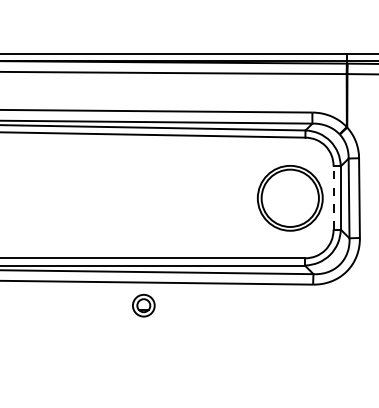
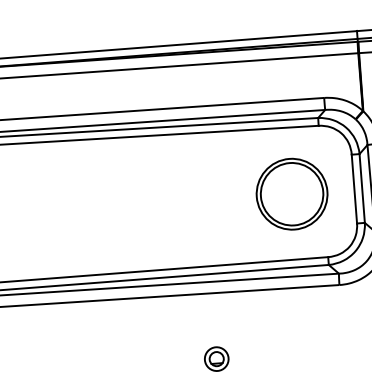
line: (333, 197) -> (354, 188), dashed -> solid
part: (290, 198) -> (292, 194), moved
part: (143, 305) -> (216, 358), moved

